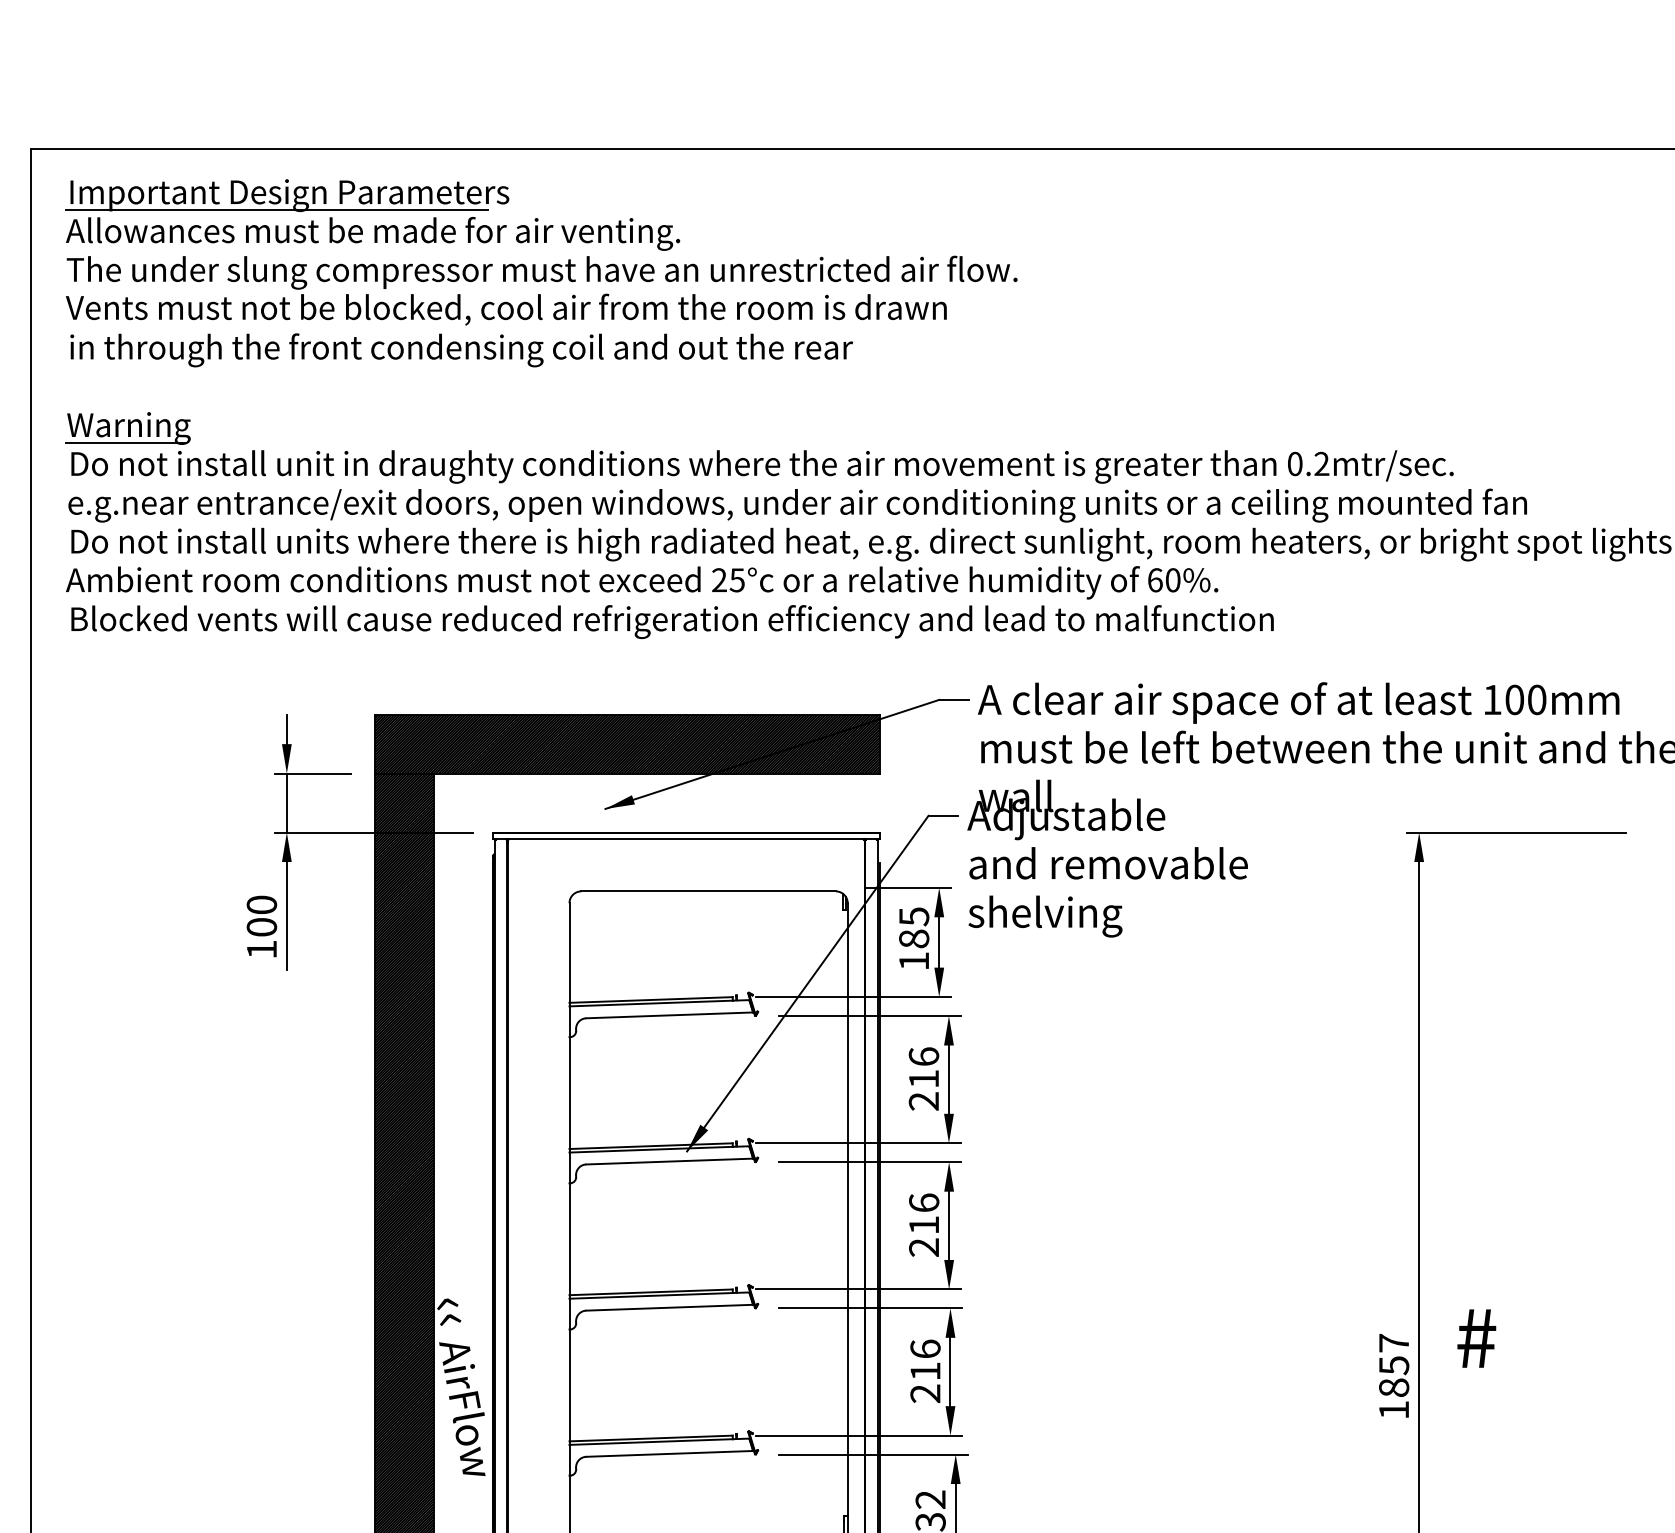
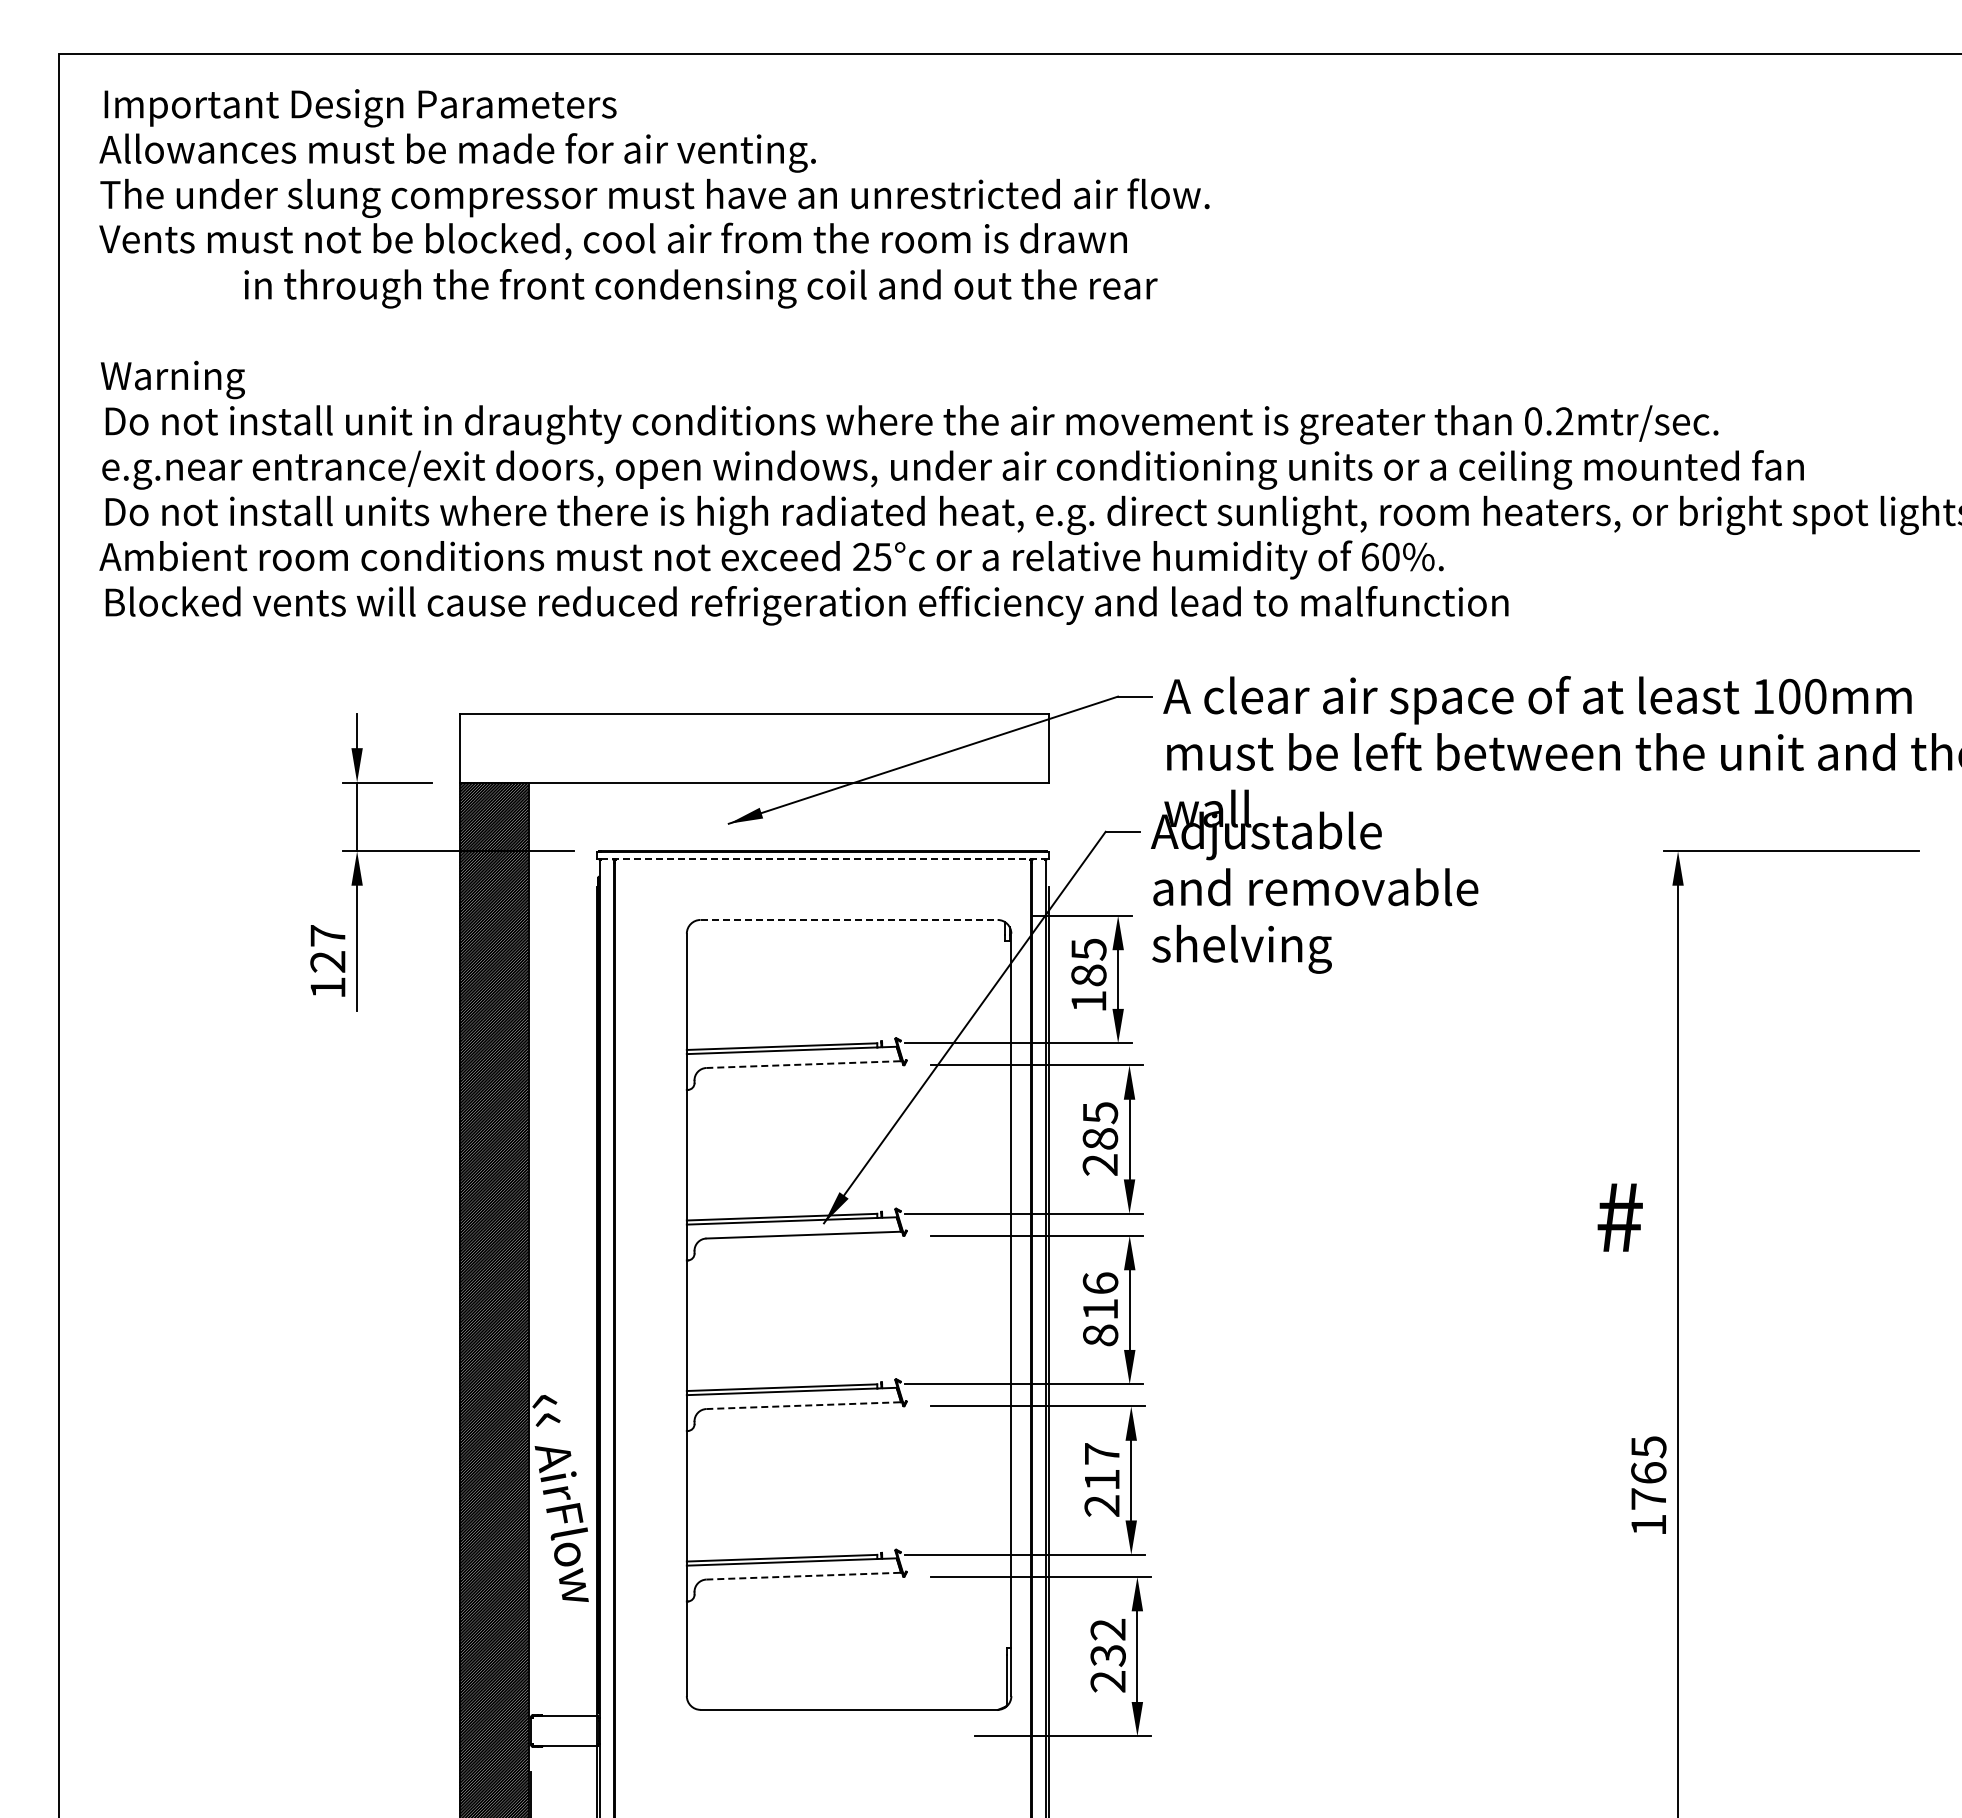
line: (276, 210) -> (345, 125), removed
text: (461, 350) -> (700, 288), moved
line: (125, 442) -> (168, 396), removed
hatch: (626, 743) -> (753, 747), removed
line: (686, 839) -> (823, 859), solid -> dashed
line: (708, 890) -> (849, 919), solid -> dashed
text: (261, 915) -> (327, 948), 100 -> 127
line: (669, 1015) -> (803, 1064), solid -> dashed
text: (924, 1067) -> (1100, 1125), 216 -> 285
text: (924, 1247) -> (1100, 1335), 216 -> 816
line: (669, 1307) -> (803, 1405), solid -> dashed
text: (1476, 1338) -> (1619, 1217), moved
text: (924, 1348) -> (1101, 1453), 216 -> 217
text: (1393, 1365) -> (1648, 1472), 1857 -> 1765
line: (669, 1454) -> (803, 1576), solid -> dashed

